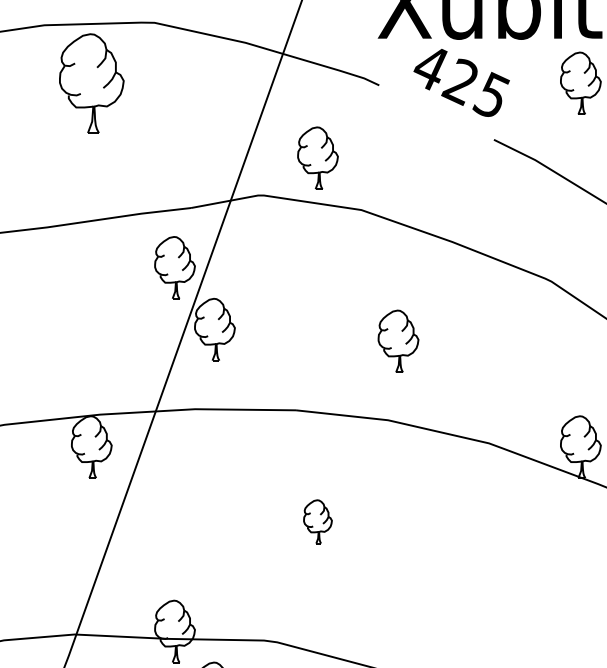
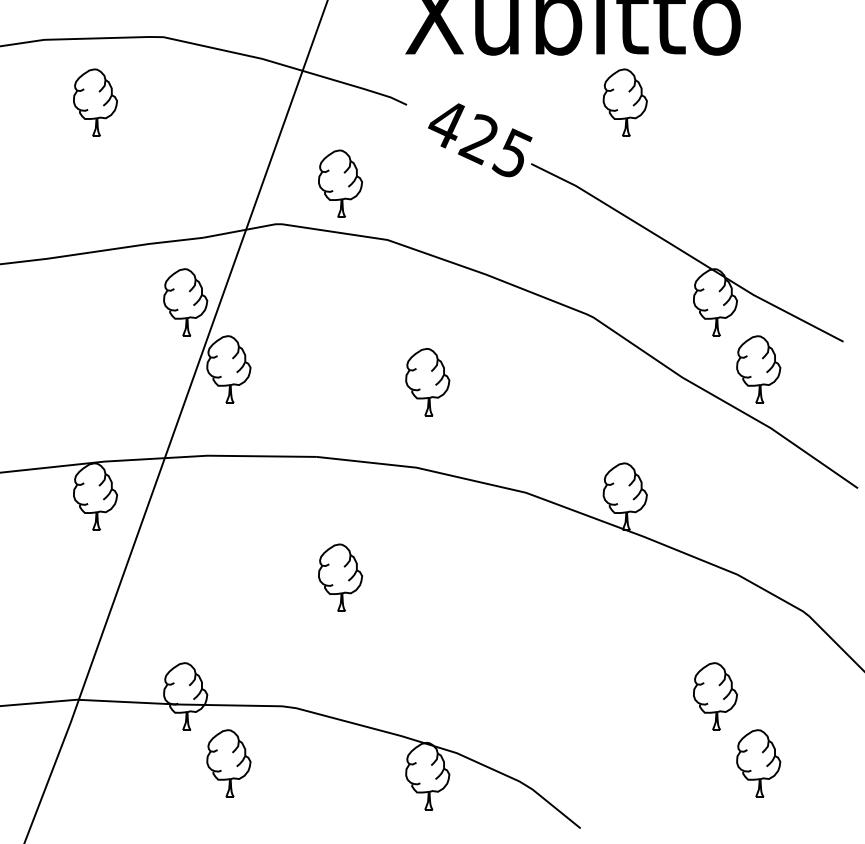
part: (91, 83) -> (95, 102), size x0.62
text: (461, 83) -> (480, 140), moved
part: (317, 521) -> (340, 577), size x1.43

